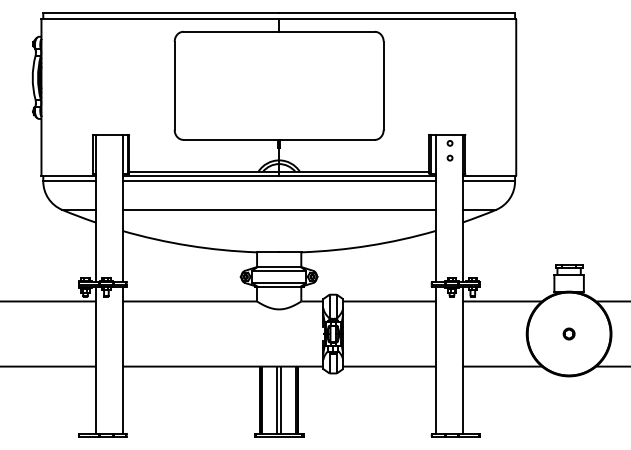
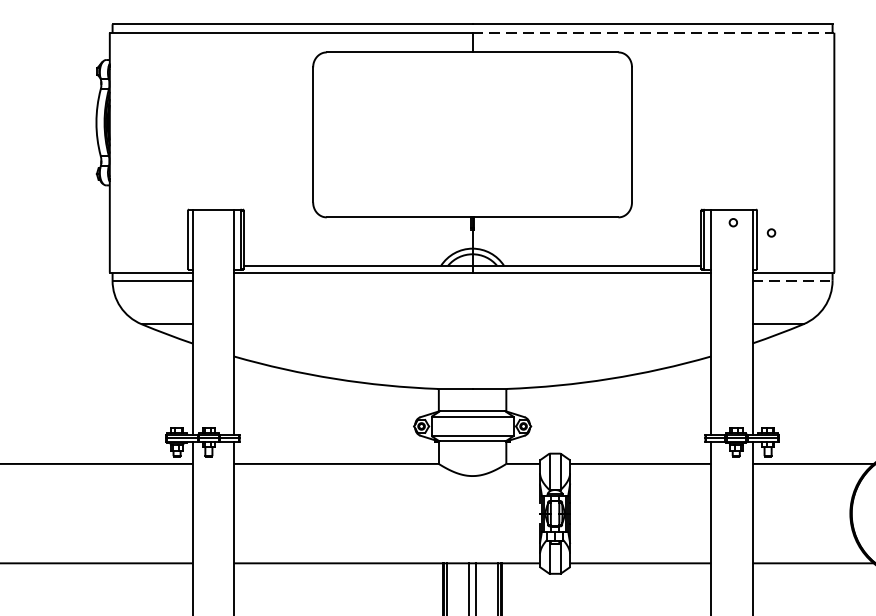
line: (397, 18) -> (653, 32), solid -> dashed
circle: (449, 157) -> (770, 232), moved
line: (278, 181) -> (471, 280), removed
line: (489, 181) -> (793, 280), solid -> dashed
line: (278, 209) -> (471, 323), removed

